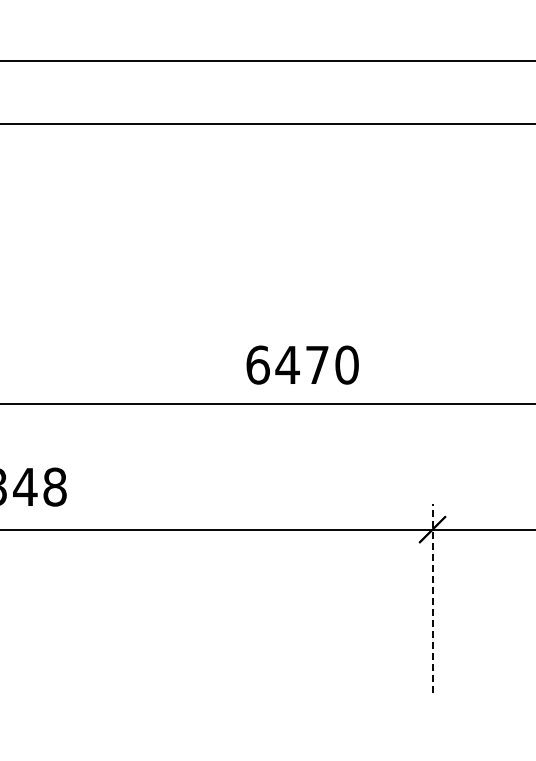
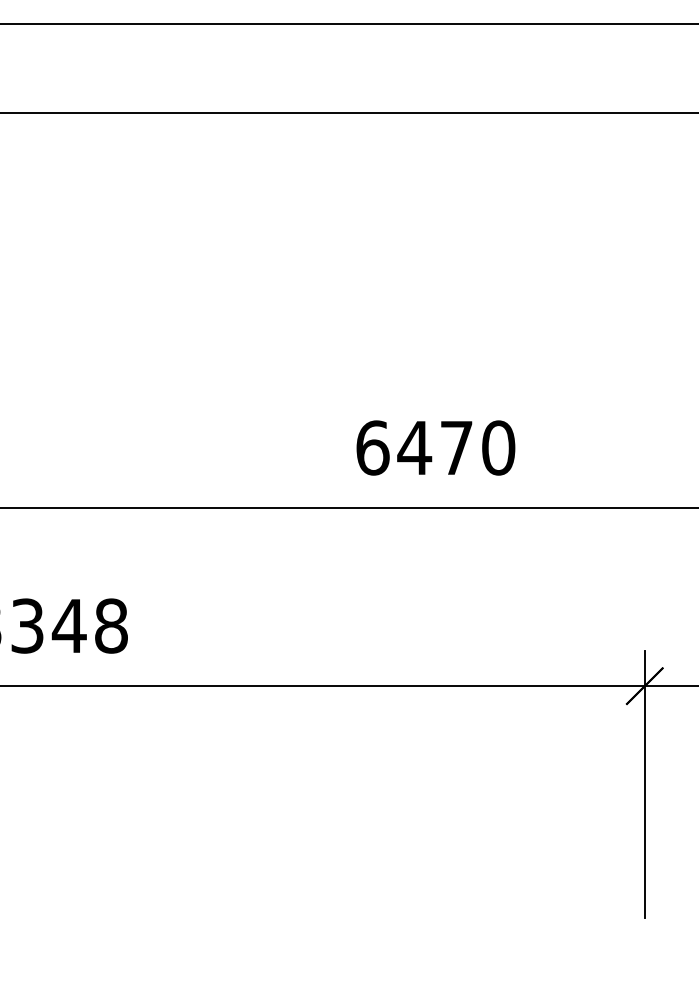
text: (302, 364) -> (435, 447), moved
line: (432, 598) -> (644, 783), dashed -> solid

